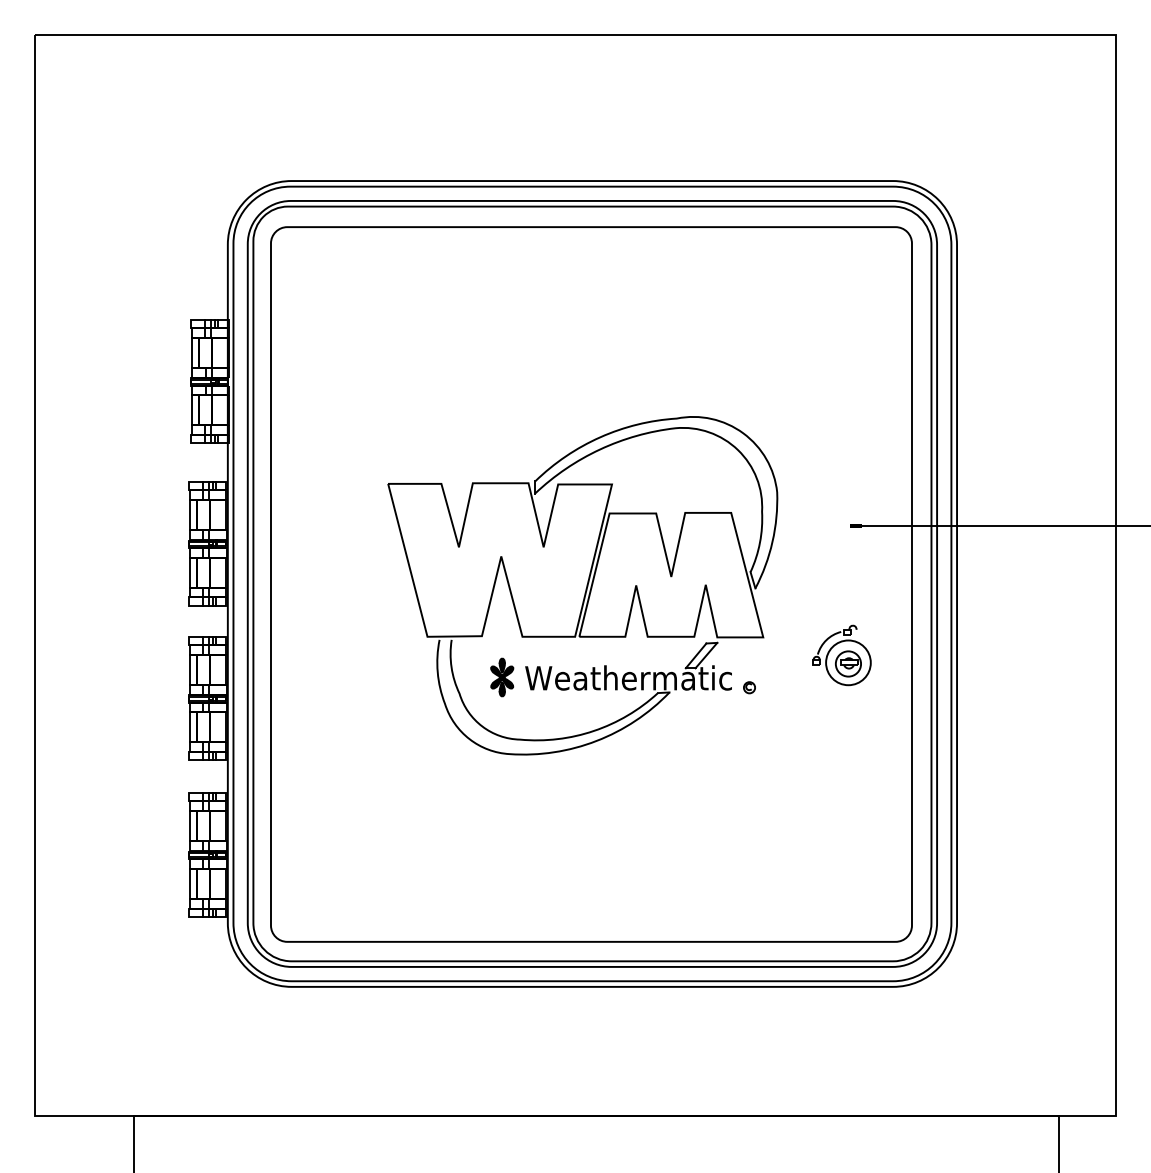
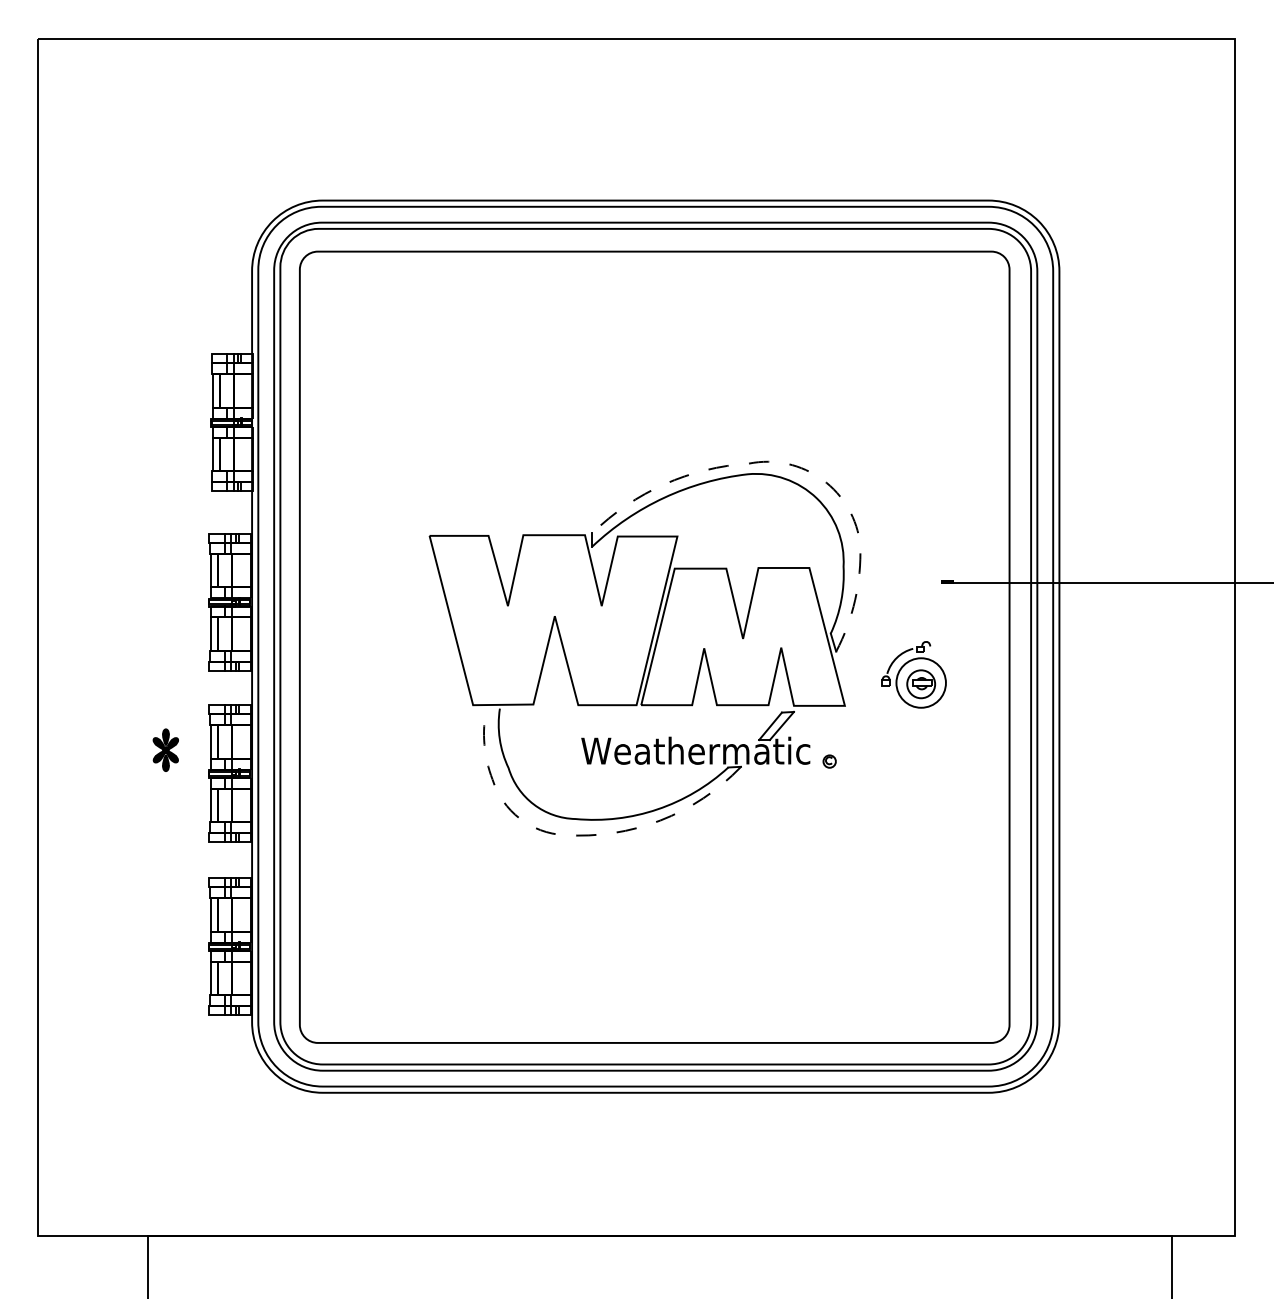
line: (719, 421) -> (796, 466), solid -> dashed
part: (841, 655) -> (913, 674), moved
part: (501, 676) -> (165, 749), moved
line: (520, 754) -> (576, 835), solid -> dashed

